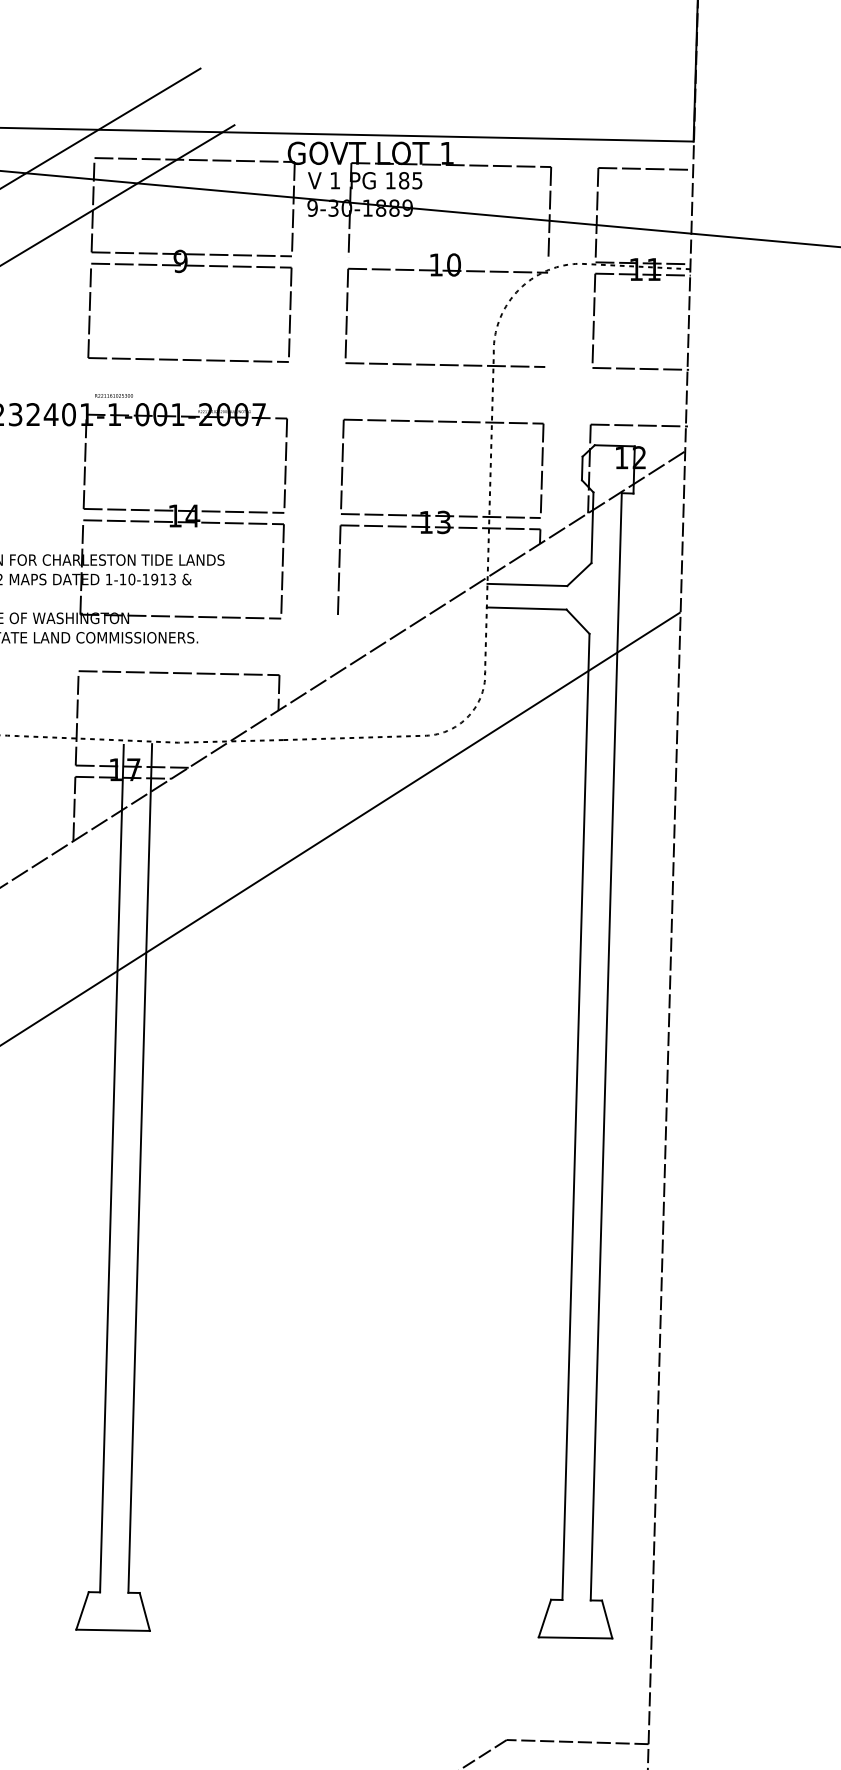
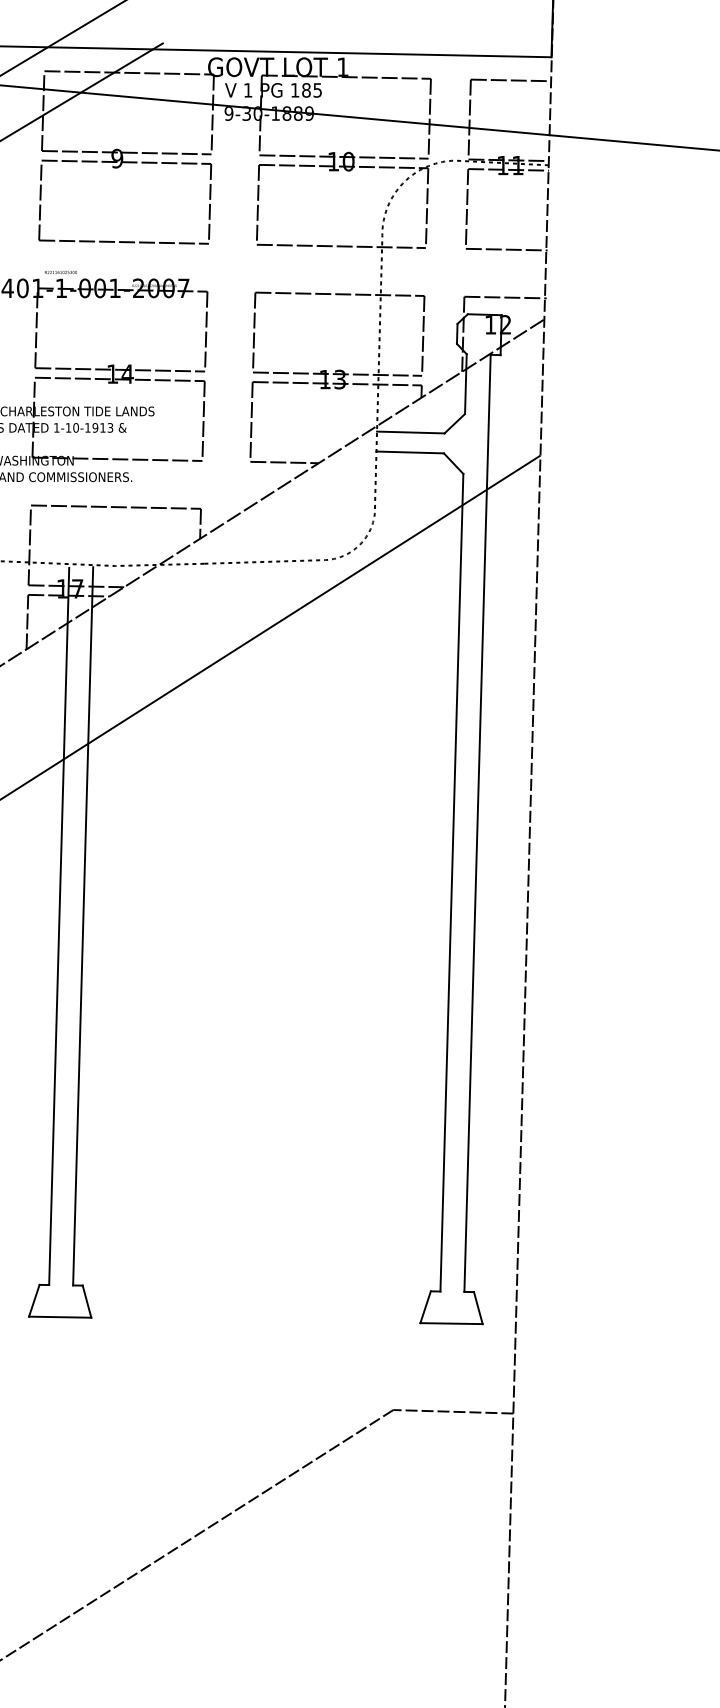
line: (447, 258) -> (343, 156), added
line: (545, 320) -> (426, 208), added
line: (378, 620) -> (284, 462), added

